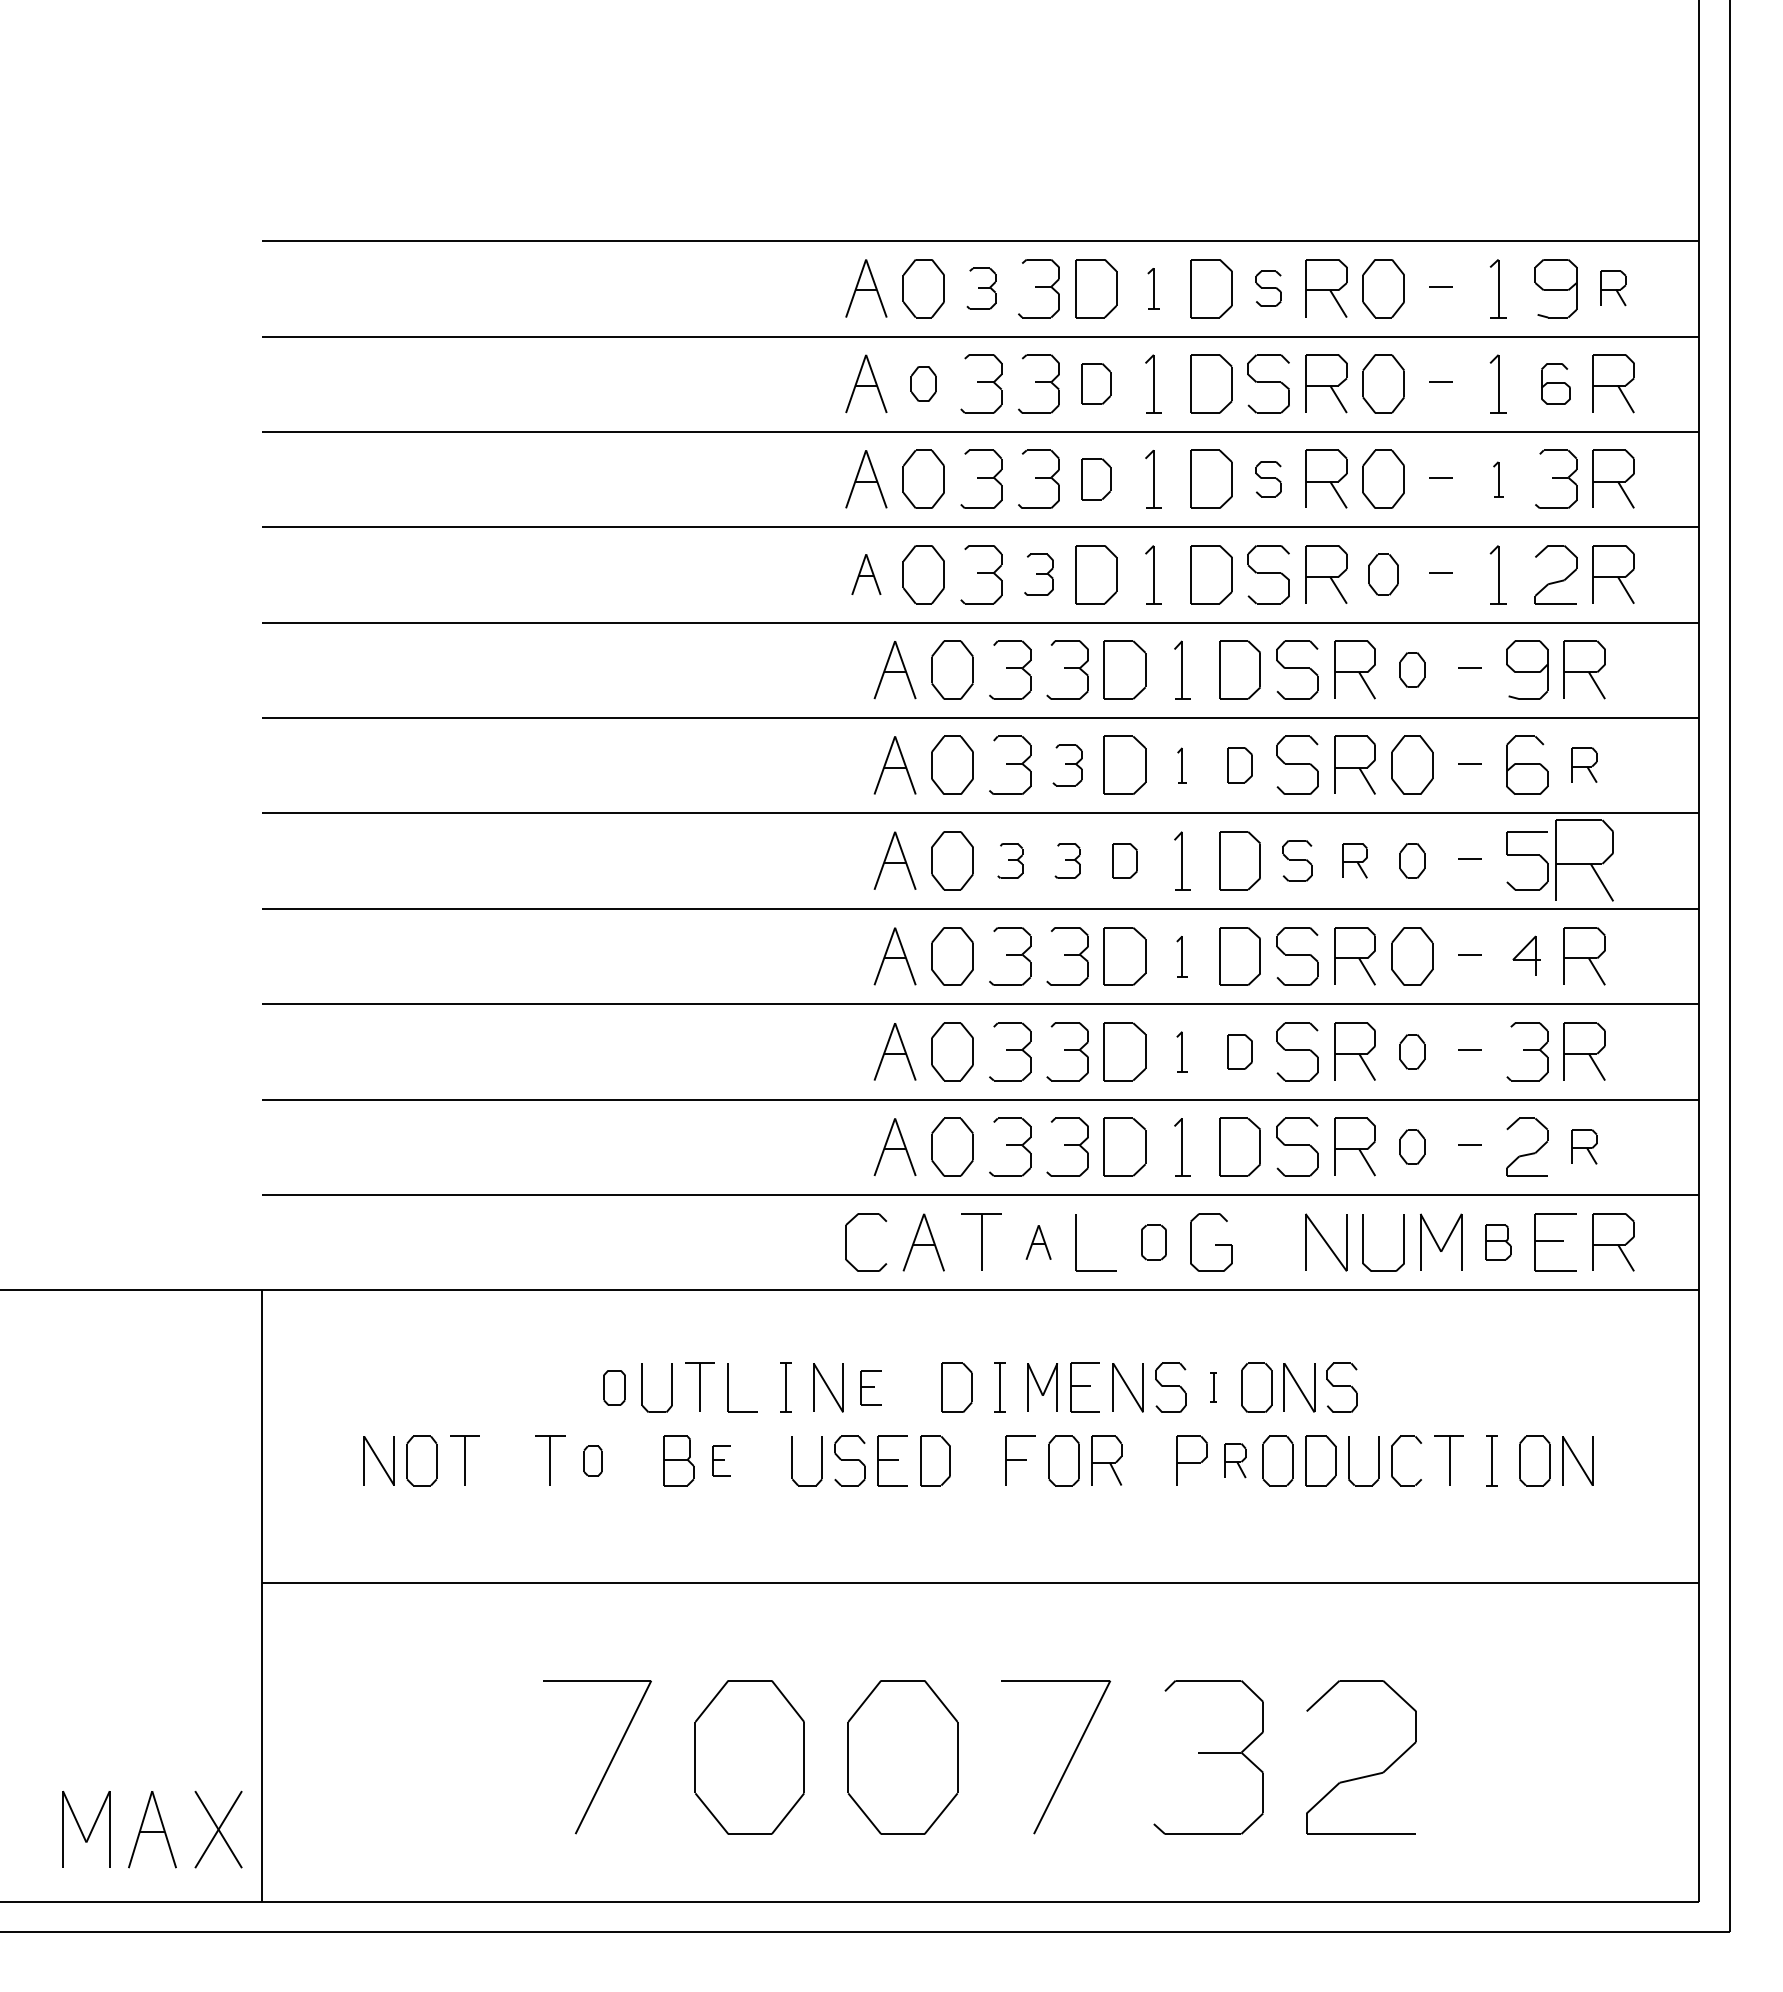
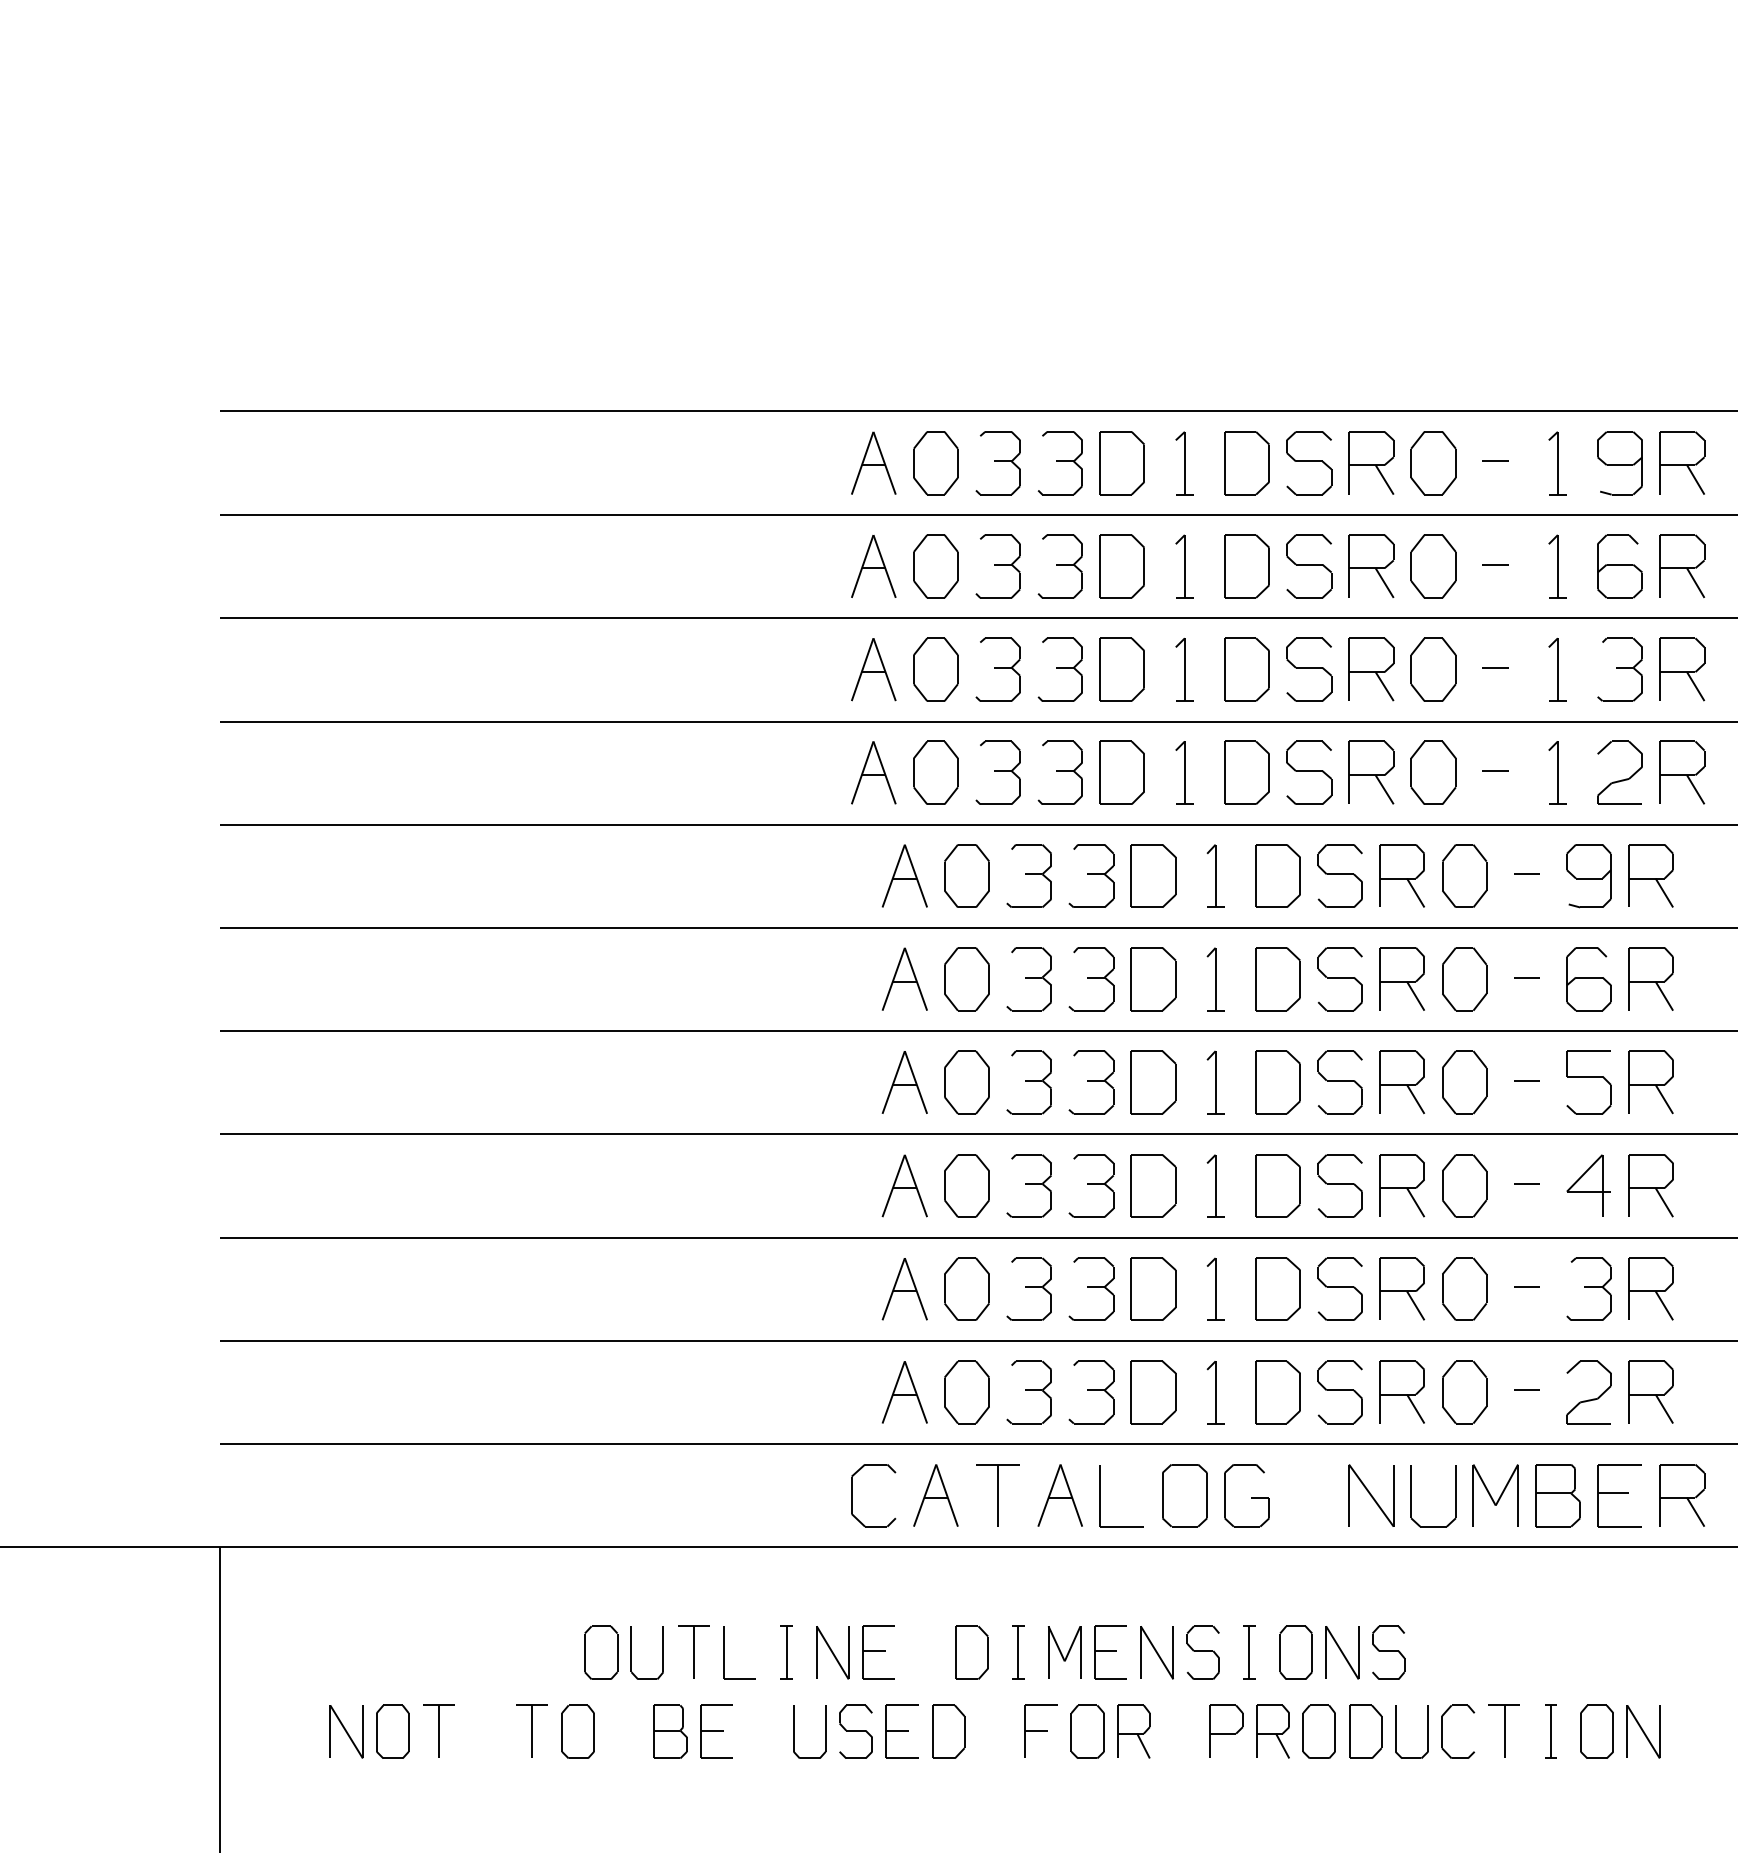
part: (981, 288) -> (998, 463), size x1.43
part: (1153, 288) -> (1184, 463), size x1.43
part: (1268, 288) -> (1308, 463), size x1.67
part: (1613, 288) -> (1682, 463), size x1.67
part: (923, 383) -> (935, 565), size x1.67
part: (1096, 383) -> (1122, 565), size x1.43
part: (1555, 383) -> (1619, 565), size x1.43
part: (1096, 478) -> (1122, 668), size x1.43
part: (1268, 478) -> (1308, 668), size x1.67
part: (1498, 479) -> (1557, 669), size x1.67
part: (866, 574) -> (873, 772), size x1.43
part: (1038, 574) -> (1060, 772), size x1.43
part: (1383, 574) -> (1433, 772), size x1.43
part: (1412, 669) -> (1464, 875), size x1.67
part: (1067, 764) -> (1091, 978), size x1.43
part: (1239, 764) -> (1277, 978), size x1.67
part: (1584, 764) -> (1650, 978), size x1.67
part: (1182, 765) -> (1215, 979), size x1.67
part: (1010, 860) -> (1029, 1082), size x1.67
part: (1067, 860) -> (1091, 1082), size x1.67
part: (1124, 860) -> (1153, 1082), size x1.67
part: (1297, 860) -> (1340, 1082), size x1.43
part: (1354, 860) -> (1401, 1082), size x1.67
part: (1412, 860) -> (1464, 1082), size x1.67
part: (1584, 860) -> (1650, 1082), size x0.71
part: (1526, 955) -> (1588, 1184), size x1.43
part: (1182, 956) -> (1215, 1186), size x1.43
part: (1182, 1051) -> (1215, 1288), size x1.43
part: (1239, 1051) -> (1277, 1288), size x1.67
part: (1412, 1051) -> (1464, 1288), size x1.67
part: (1412, 1146) -> (1464, 1391), size x1.67
part: (1584, 1146) -> (1650, 1391), size x1.67
part: (1038, 1242) -> (1060, 1495), size x1.67
part: (1153, 1242) -> (1184, 1495), size x1.67
part: (1498, 1242) -> (1557, 1495), size x1.67
part: (614, 1387) -> (601, 1652), size x1.43
part: (870, 1387) -> (878, 1652), size x1.43
part: (1213, 1387) -> (1249, 1652), size x1.67
part: (592, 1460) -> (577, 1731), size x1.67
part: (721, 1460) -> (716, 1731), size x1.67
part: (1234, 1460) -> (1272, 1731), size x1.43

